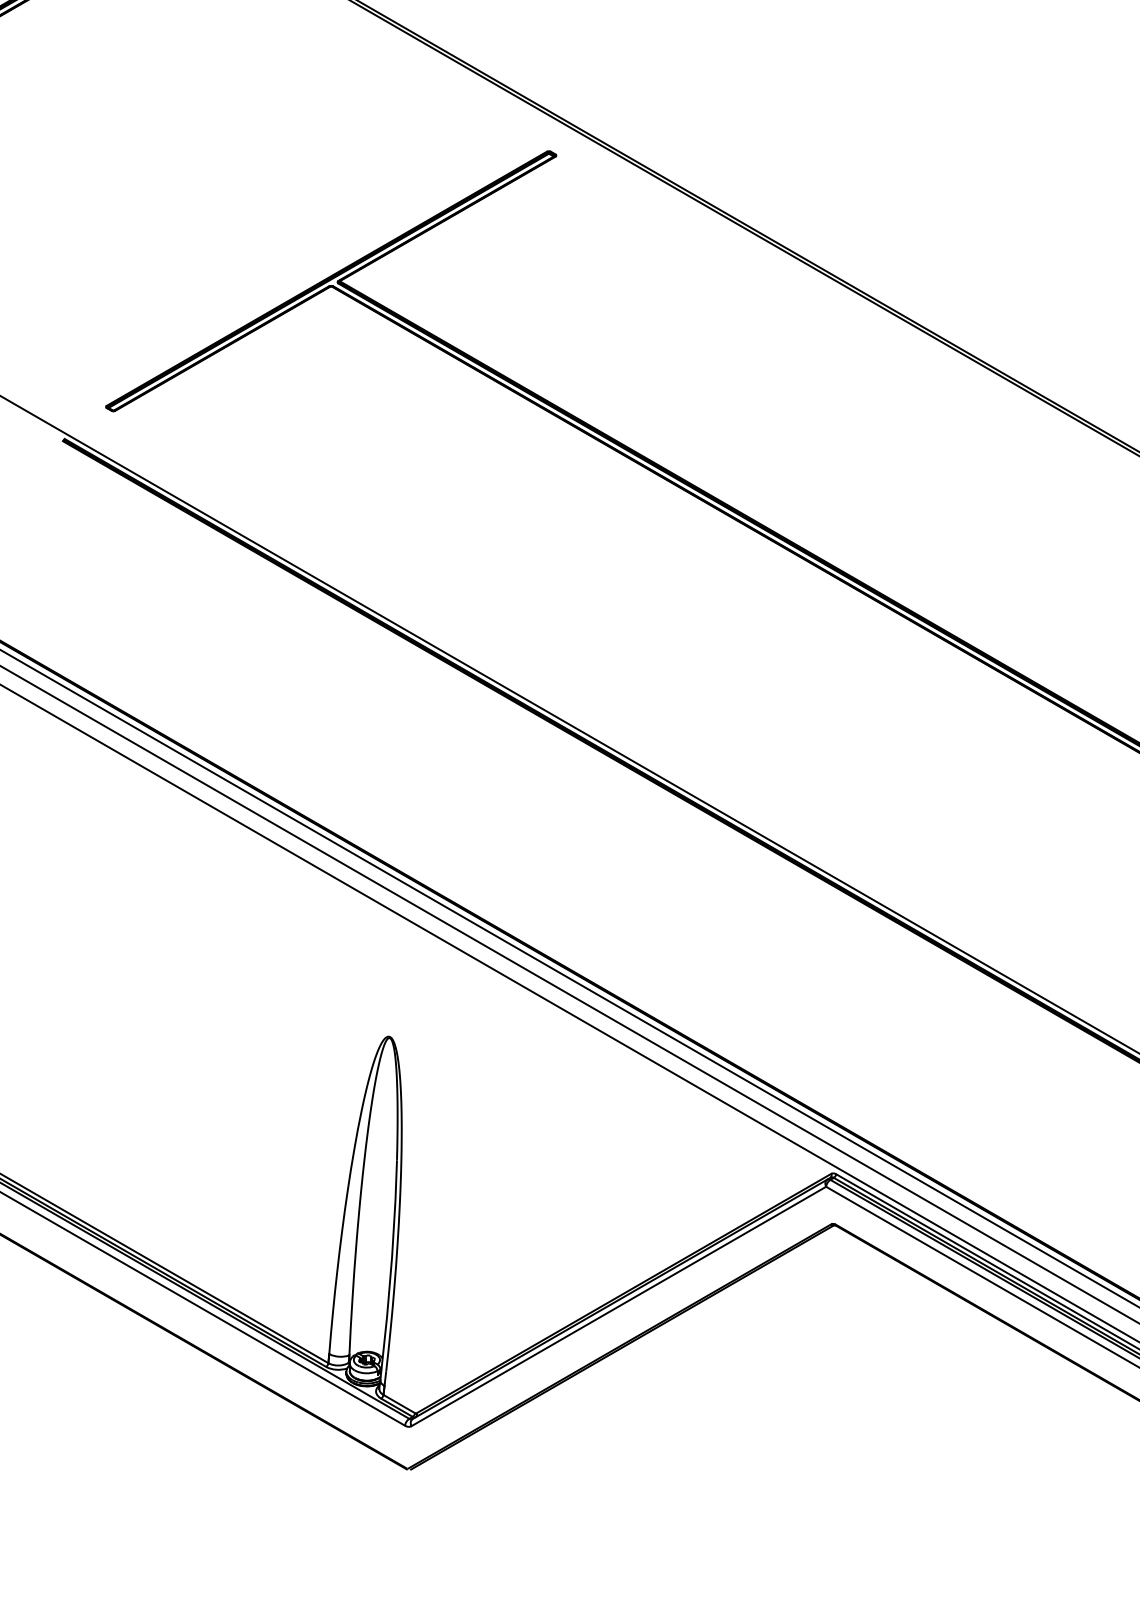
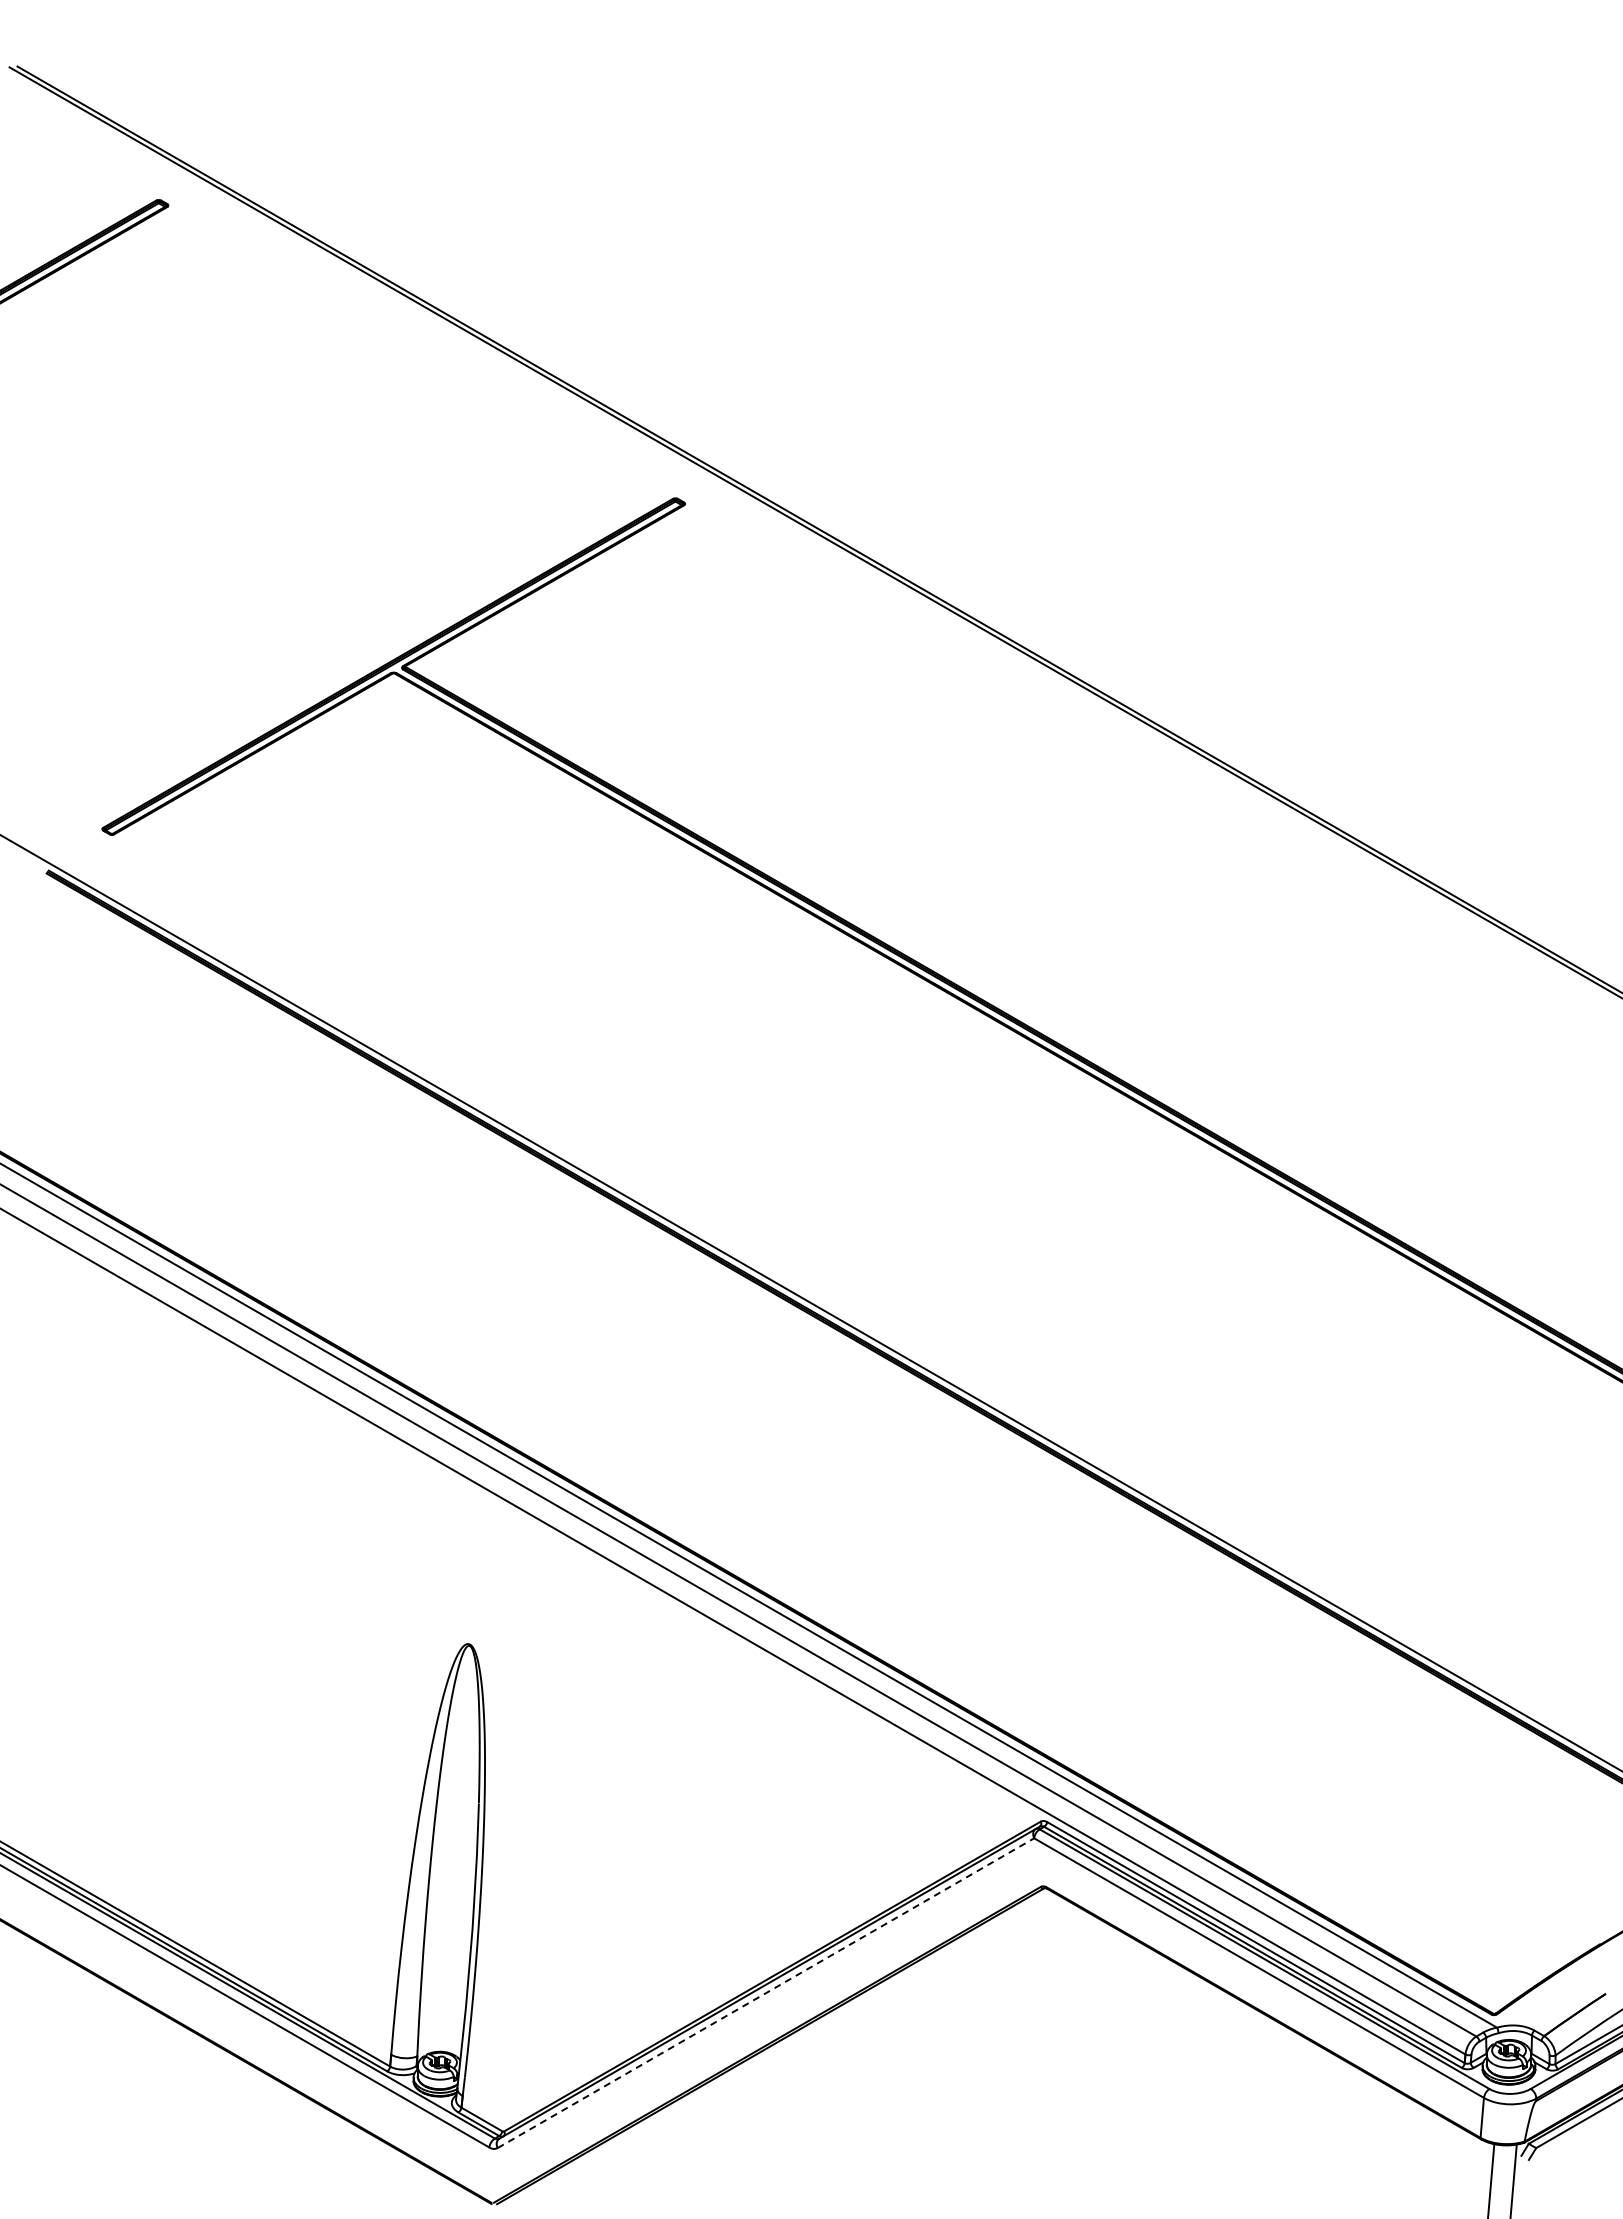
line: (618, 1306) -> (765, 1993), solid -> dashed

